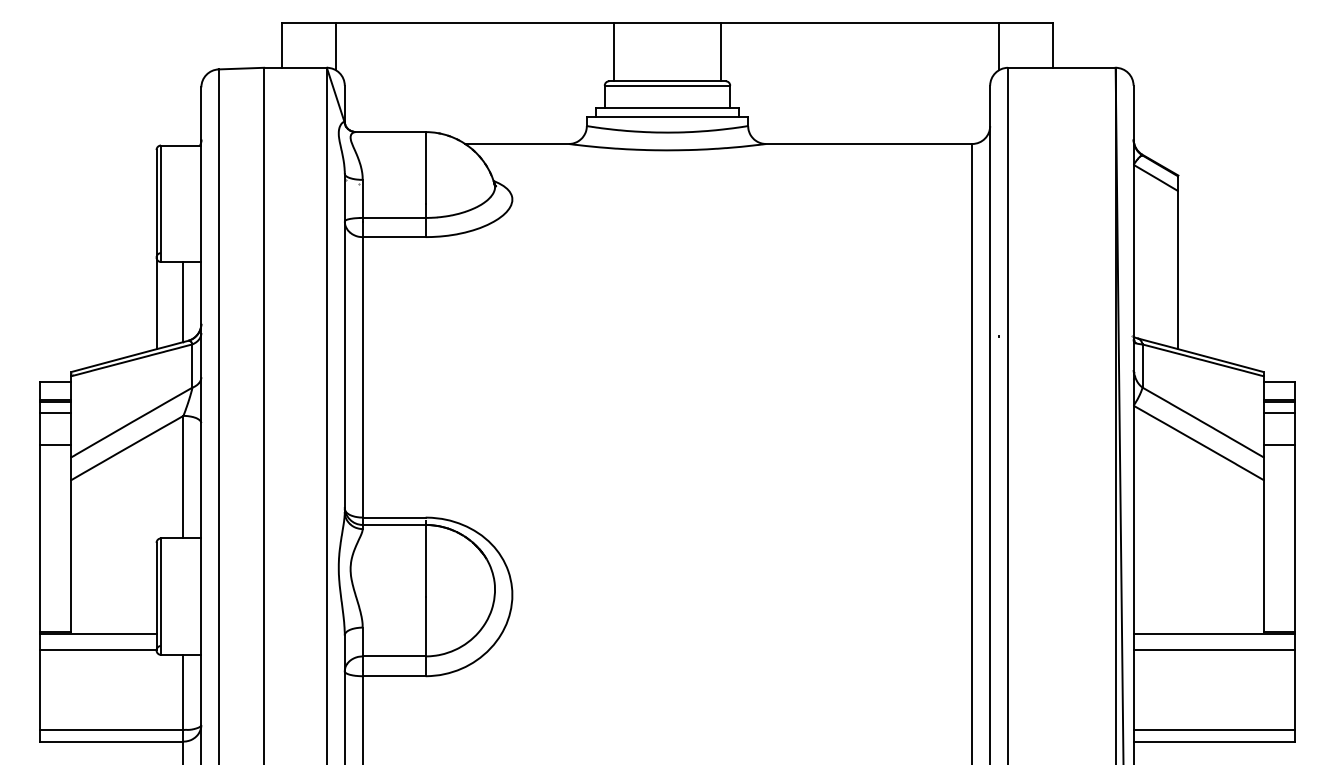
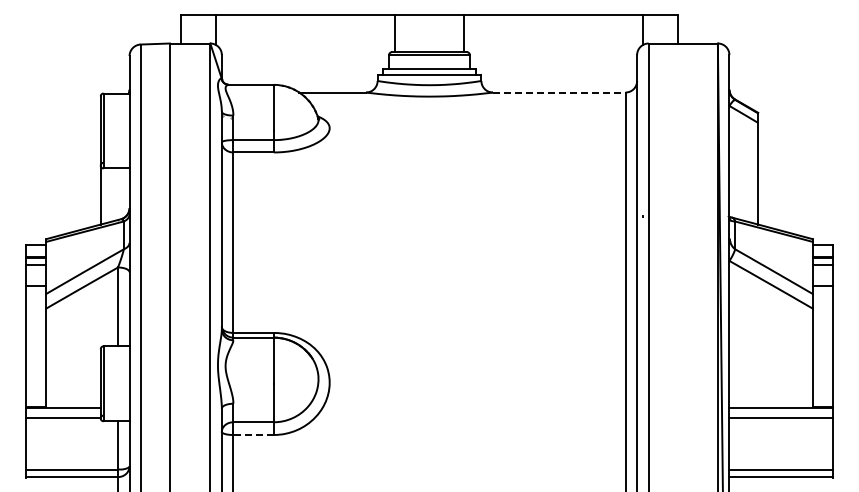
line: (869, 143) -> (559, 92), solid -> dashed
line: (184, 302) -> (118, 194), removed
line: (393, 677) -> (253, 435), solid -> dashed

